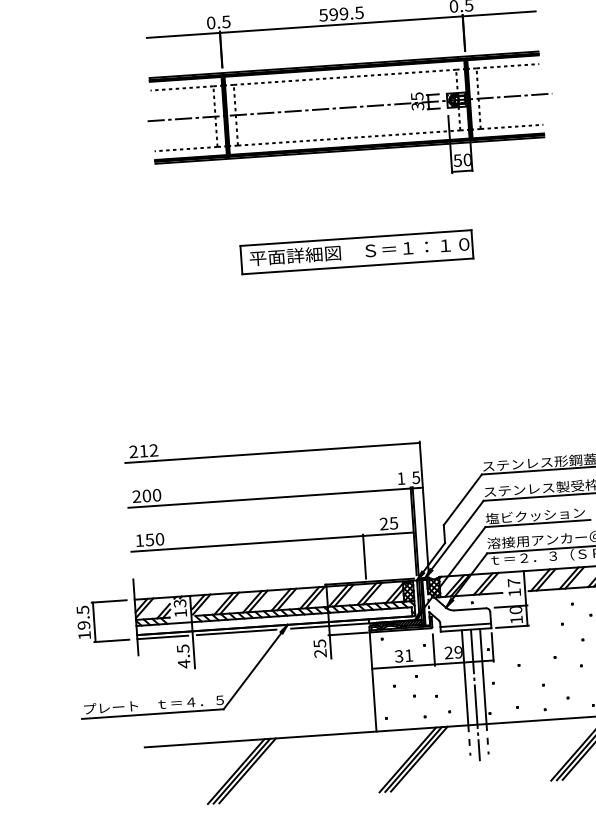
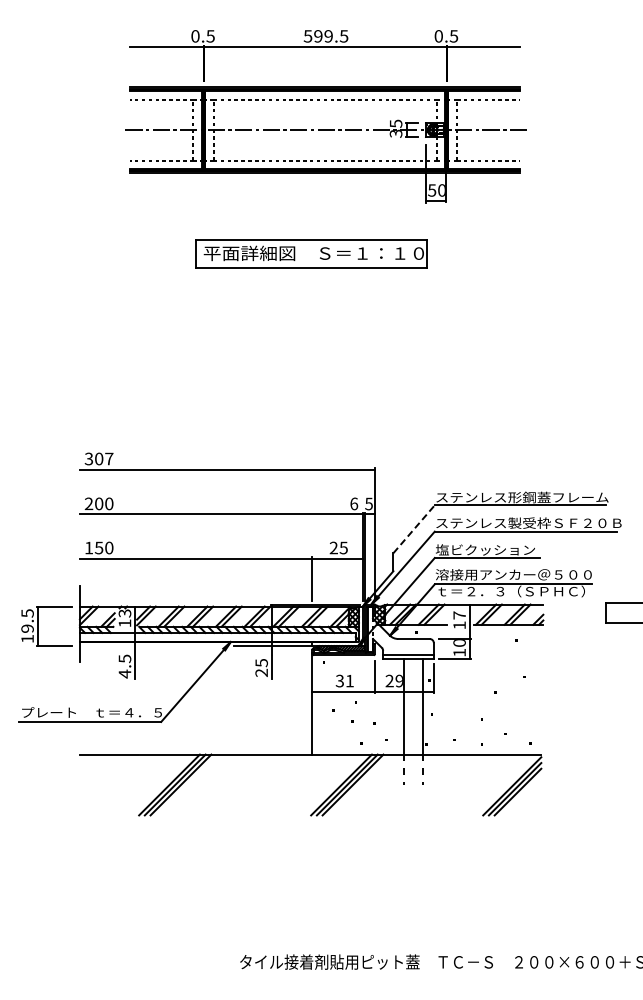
part: (357, 251) -> (311, 253), moved
text: (143, 450) -> (98, 458), 212 -> 307
text: (401, 478) -> (354, 503), 1 -> 6
line: (463, 500) -> (414, 529), solid -> dashed
line: (236, 632) -> (179, 646), removed
line: (348, 634) -> (290, 655), removed
line: (161, 637) -> (104, 646), removed
line: (475, 695) -> (413, 725), removed

